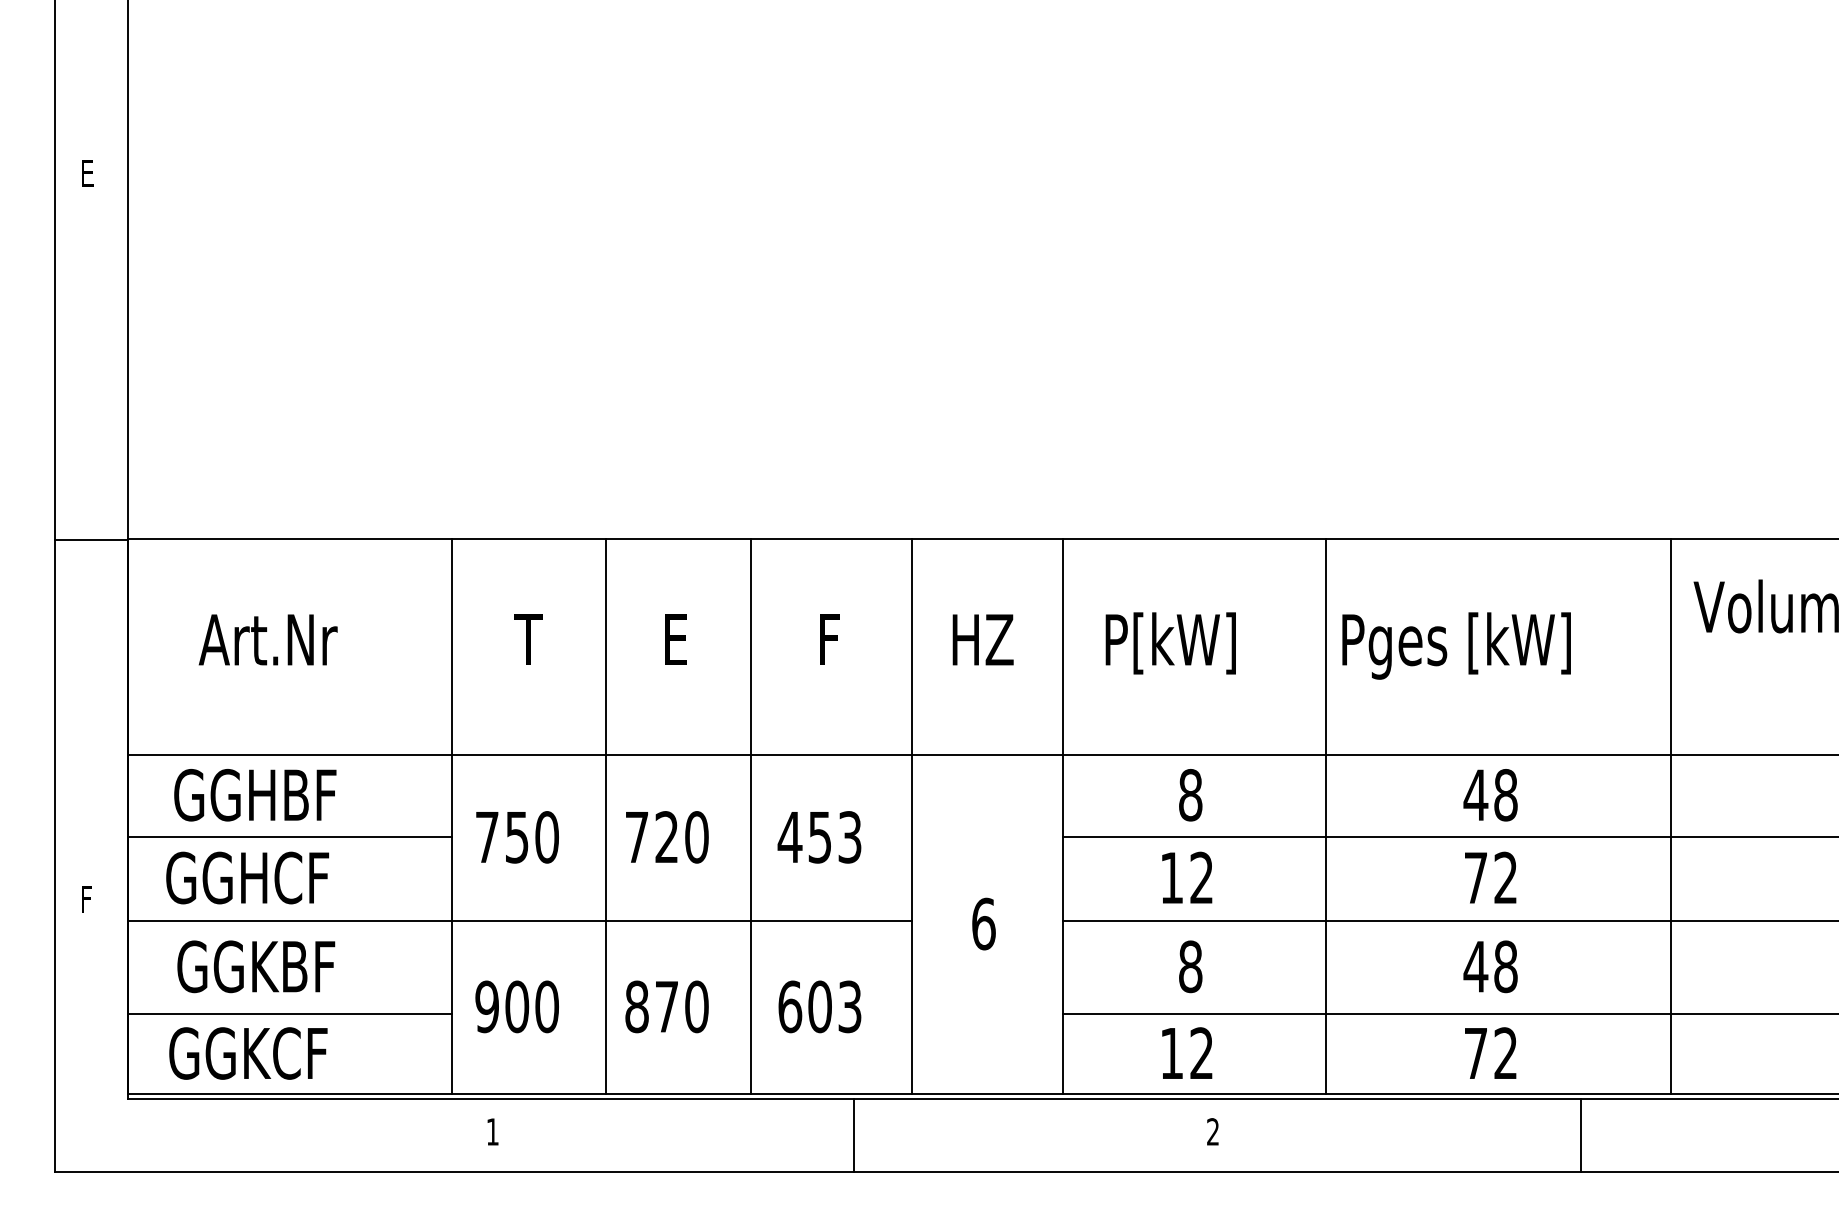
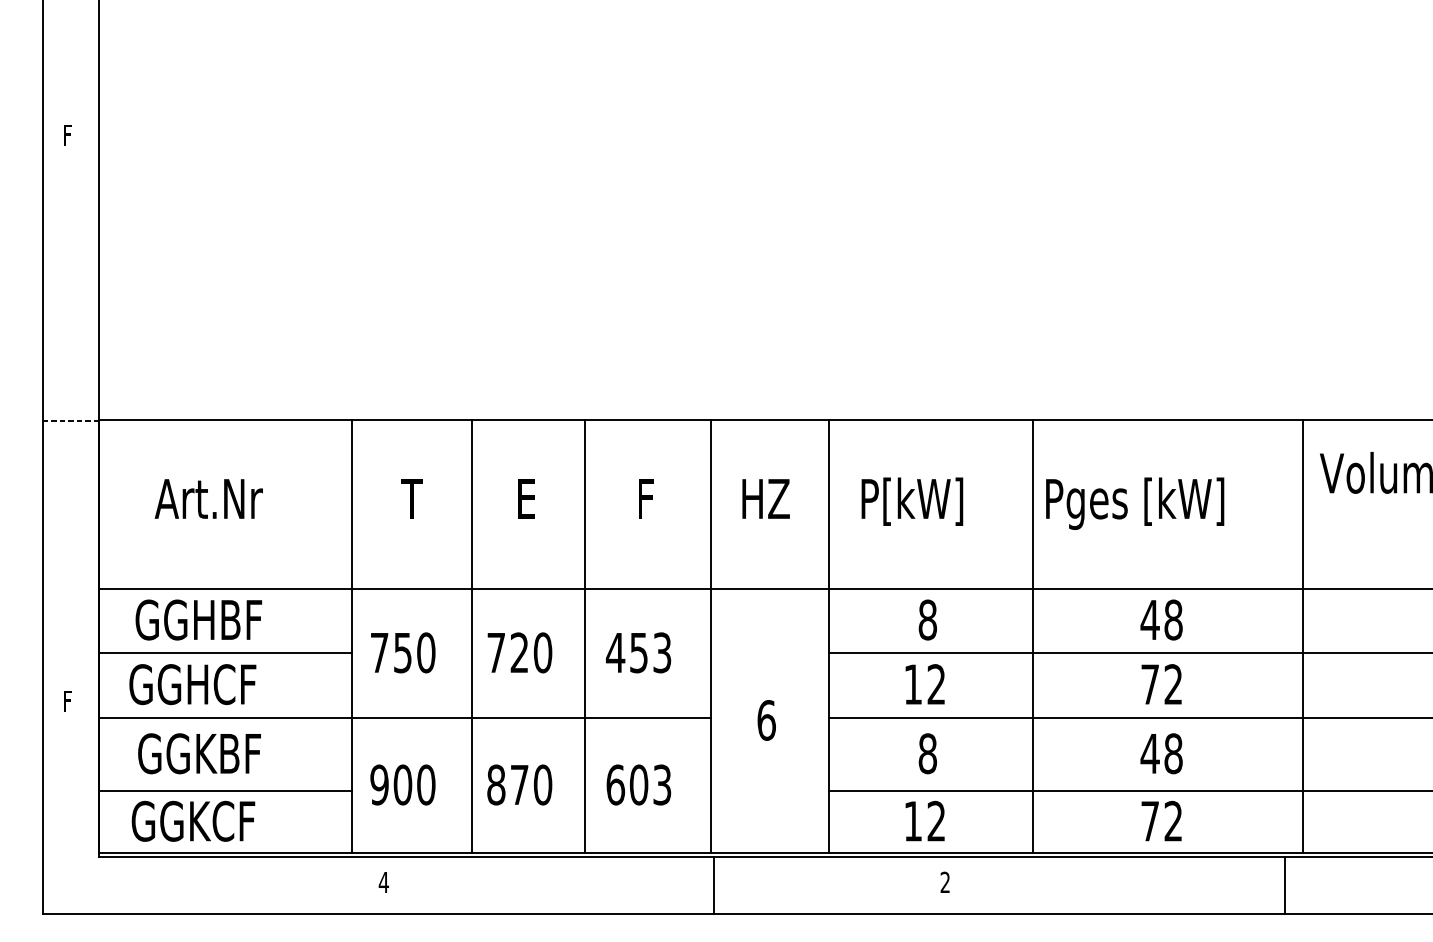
text: (88, 173) -> (68, 135), E -> F
line: (90, 539) -> (70, 420), solid -> dashed
text: (492, 1131) -> (383, 882), 1 -> 4
line: (854, 1135) -> (714, 885), moved
line: (1580, 1135) -> (1284, 885), moved

